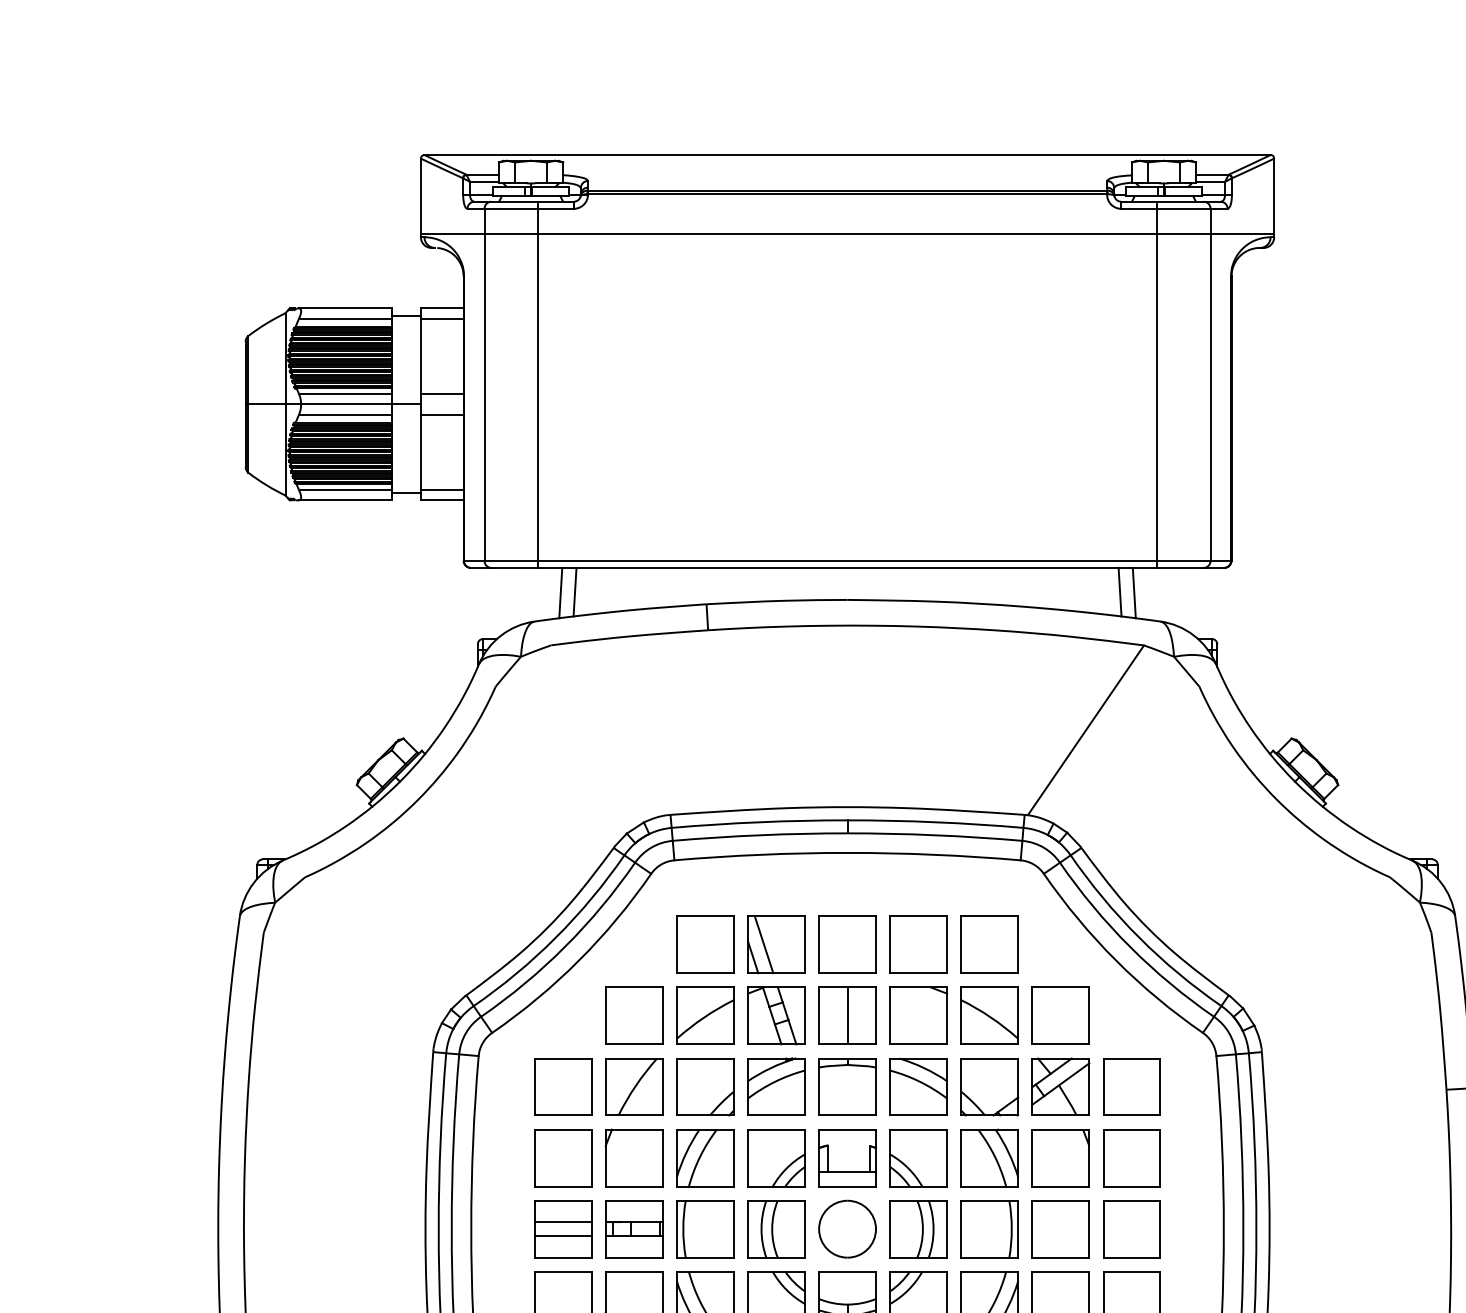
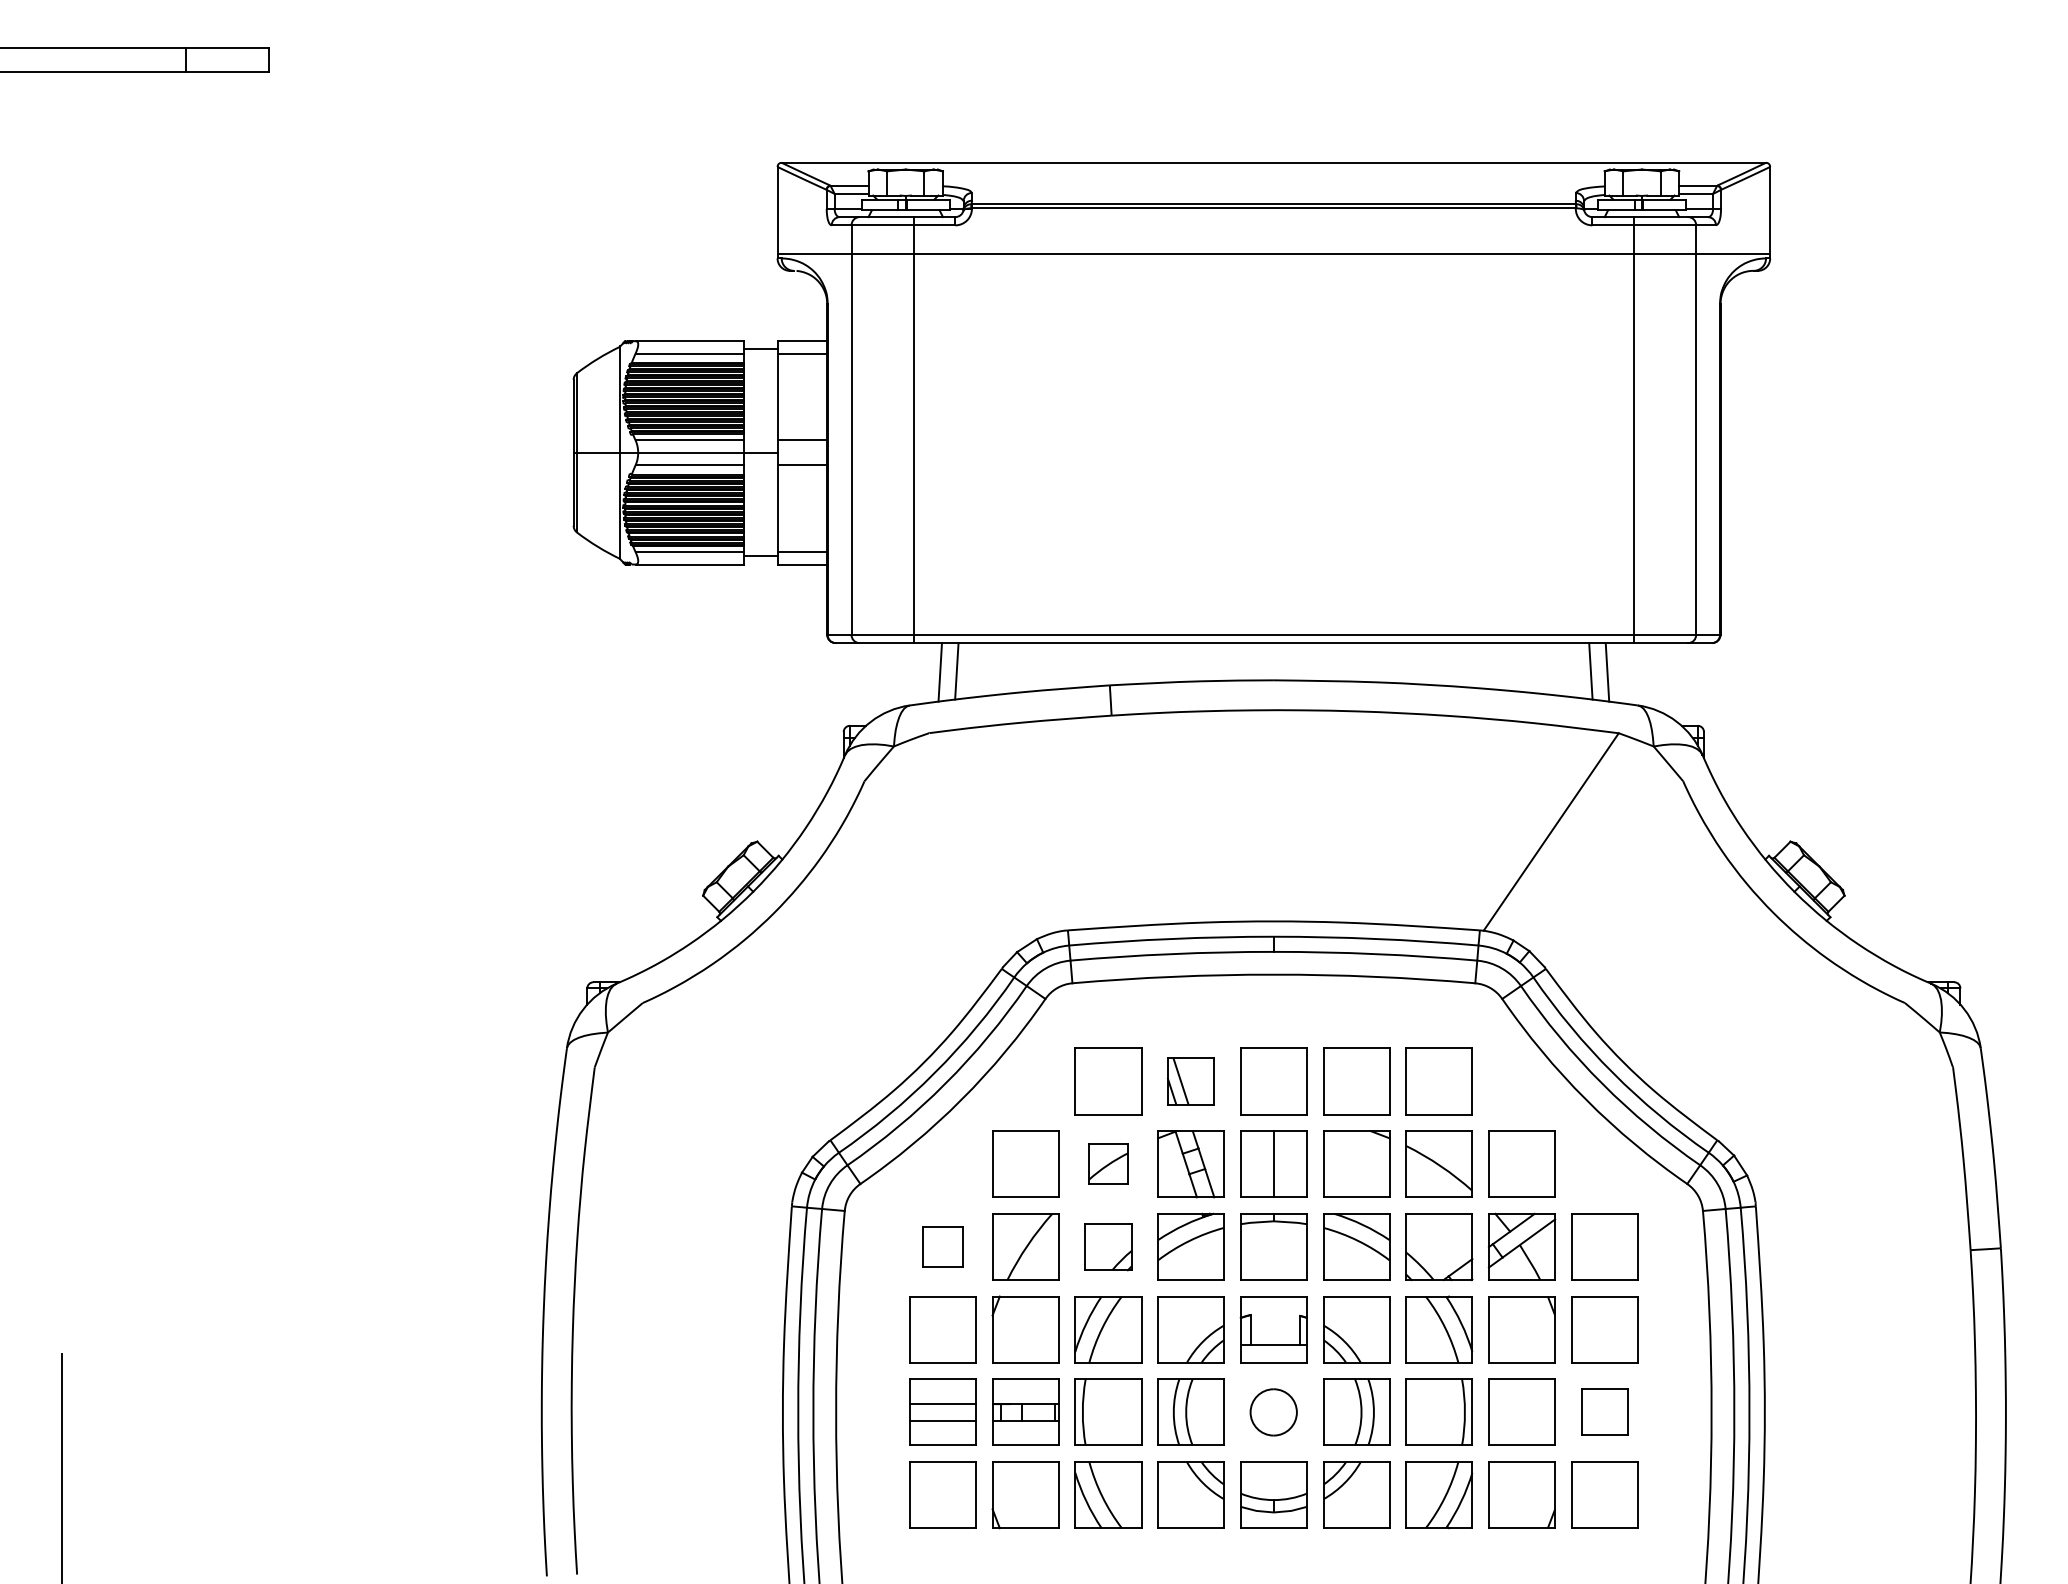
part: (775, 944) -> (1190, 1081), size x0.7
part: (705, 1015) -> (1108, 1163), size x0.6
part: (562, 1086) -> (942, 1246), size x0.6
part: (705, 1087) -> (1108, 1247), size x0.7
part: (1131, 1228) -> (1604, 1411), size x0.7
part: (847, 1229) -> (1273, 1412), size x0.7

